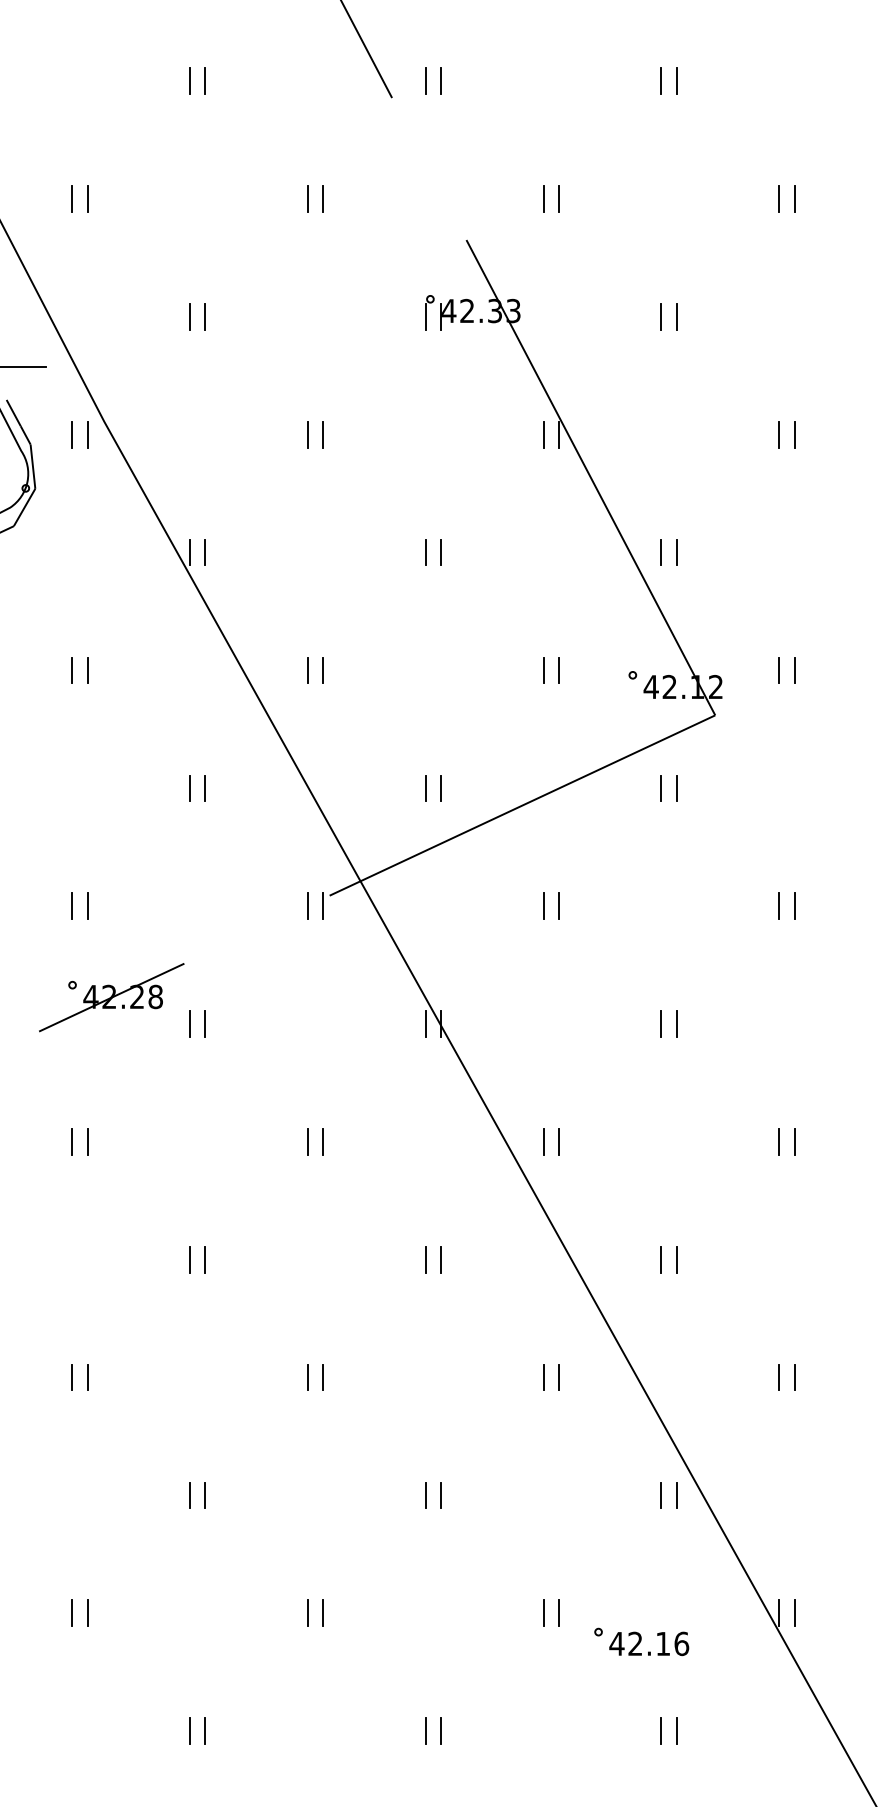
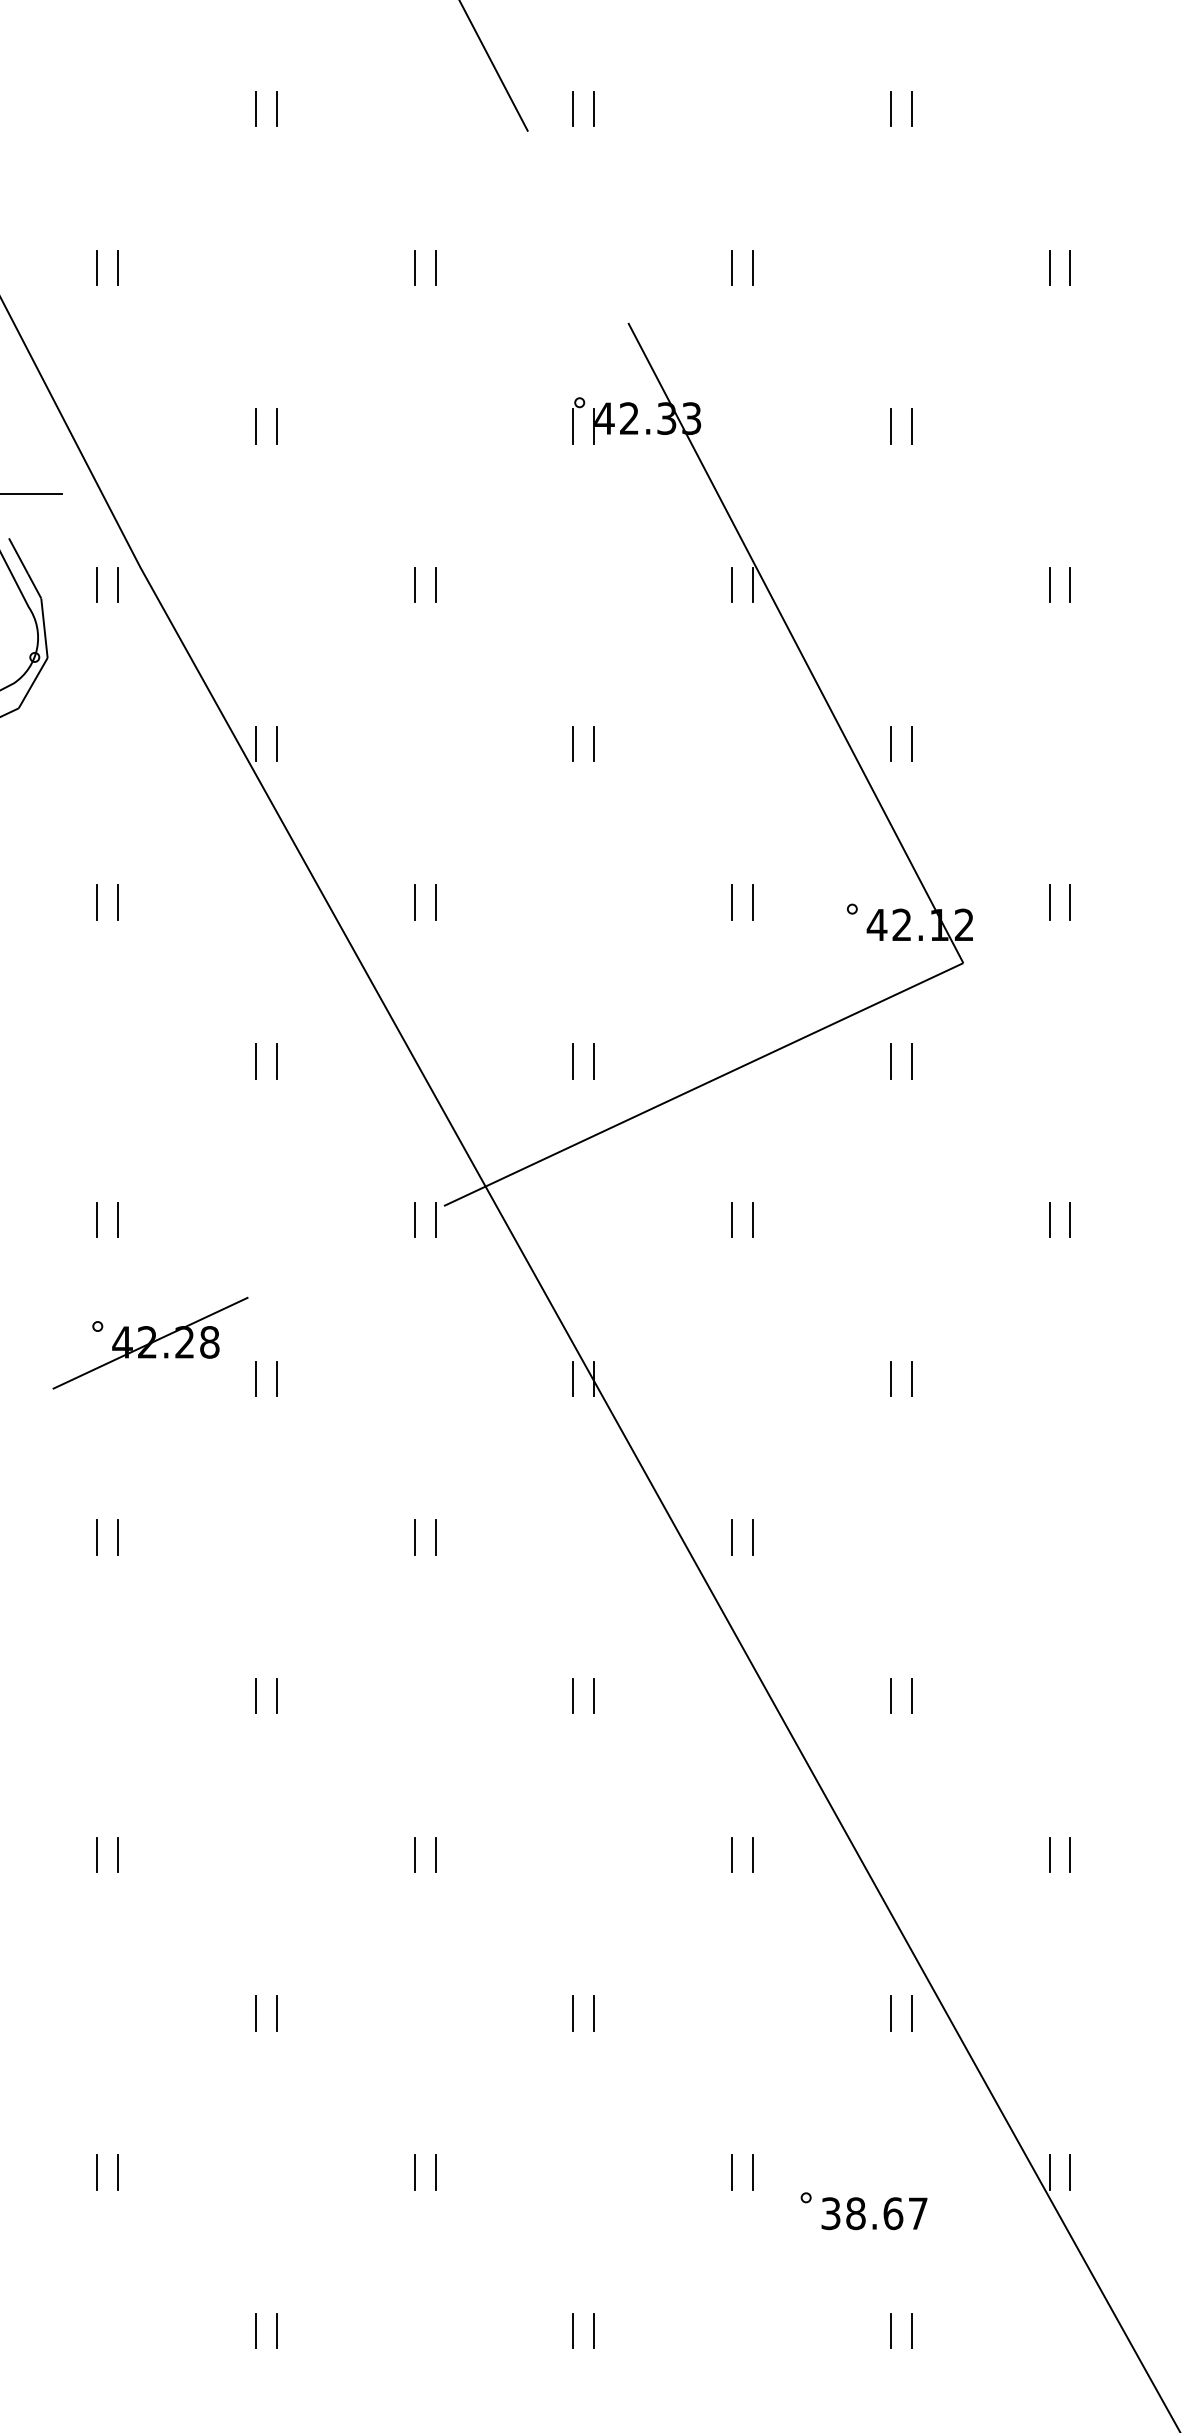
part: (779, 1141) -> (1050, 1537), removed
text: (649, 1643) -> (874, 2213), 42.16 -> 38.67

